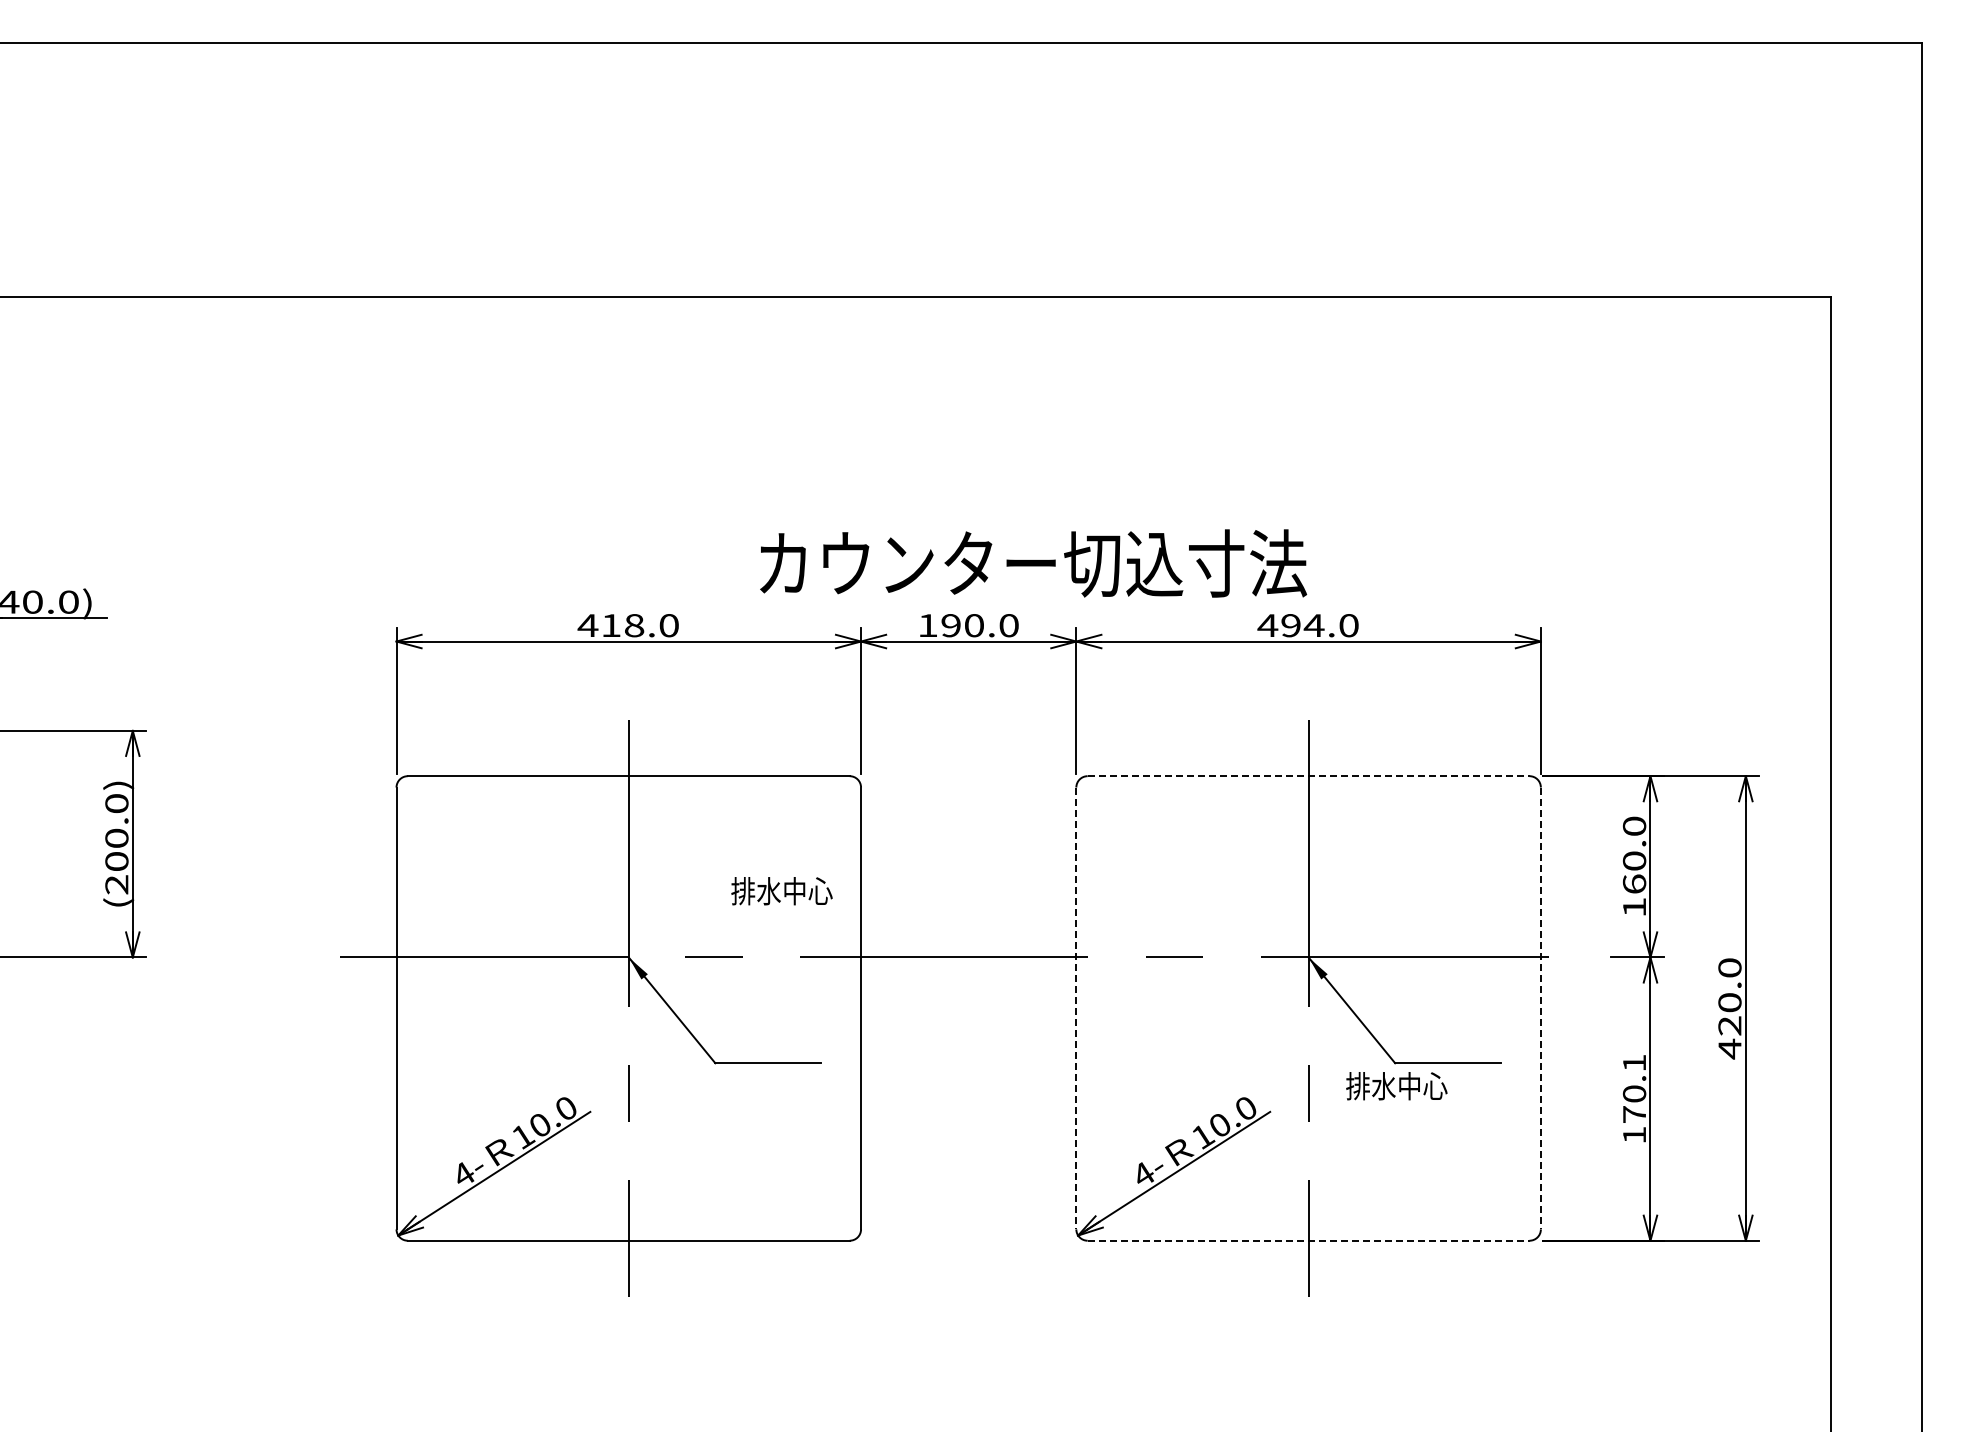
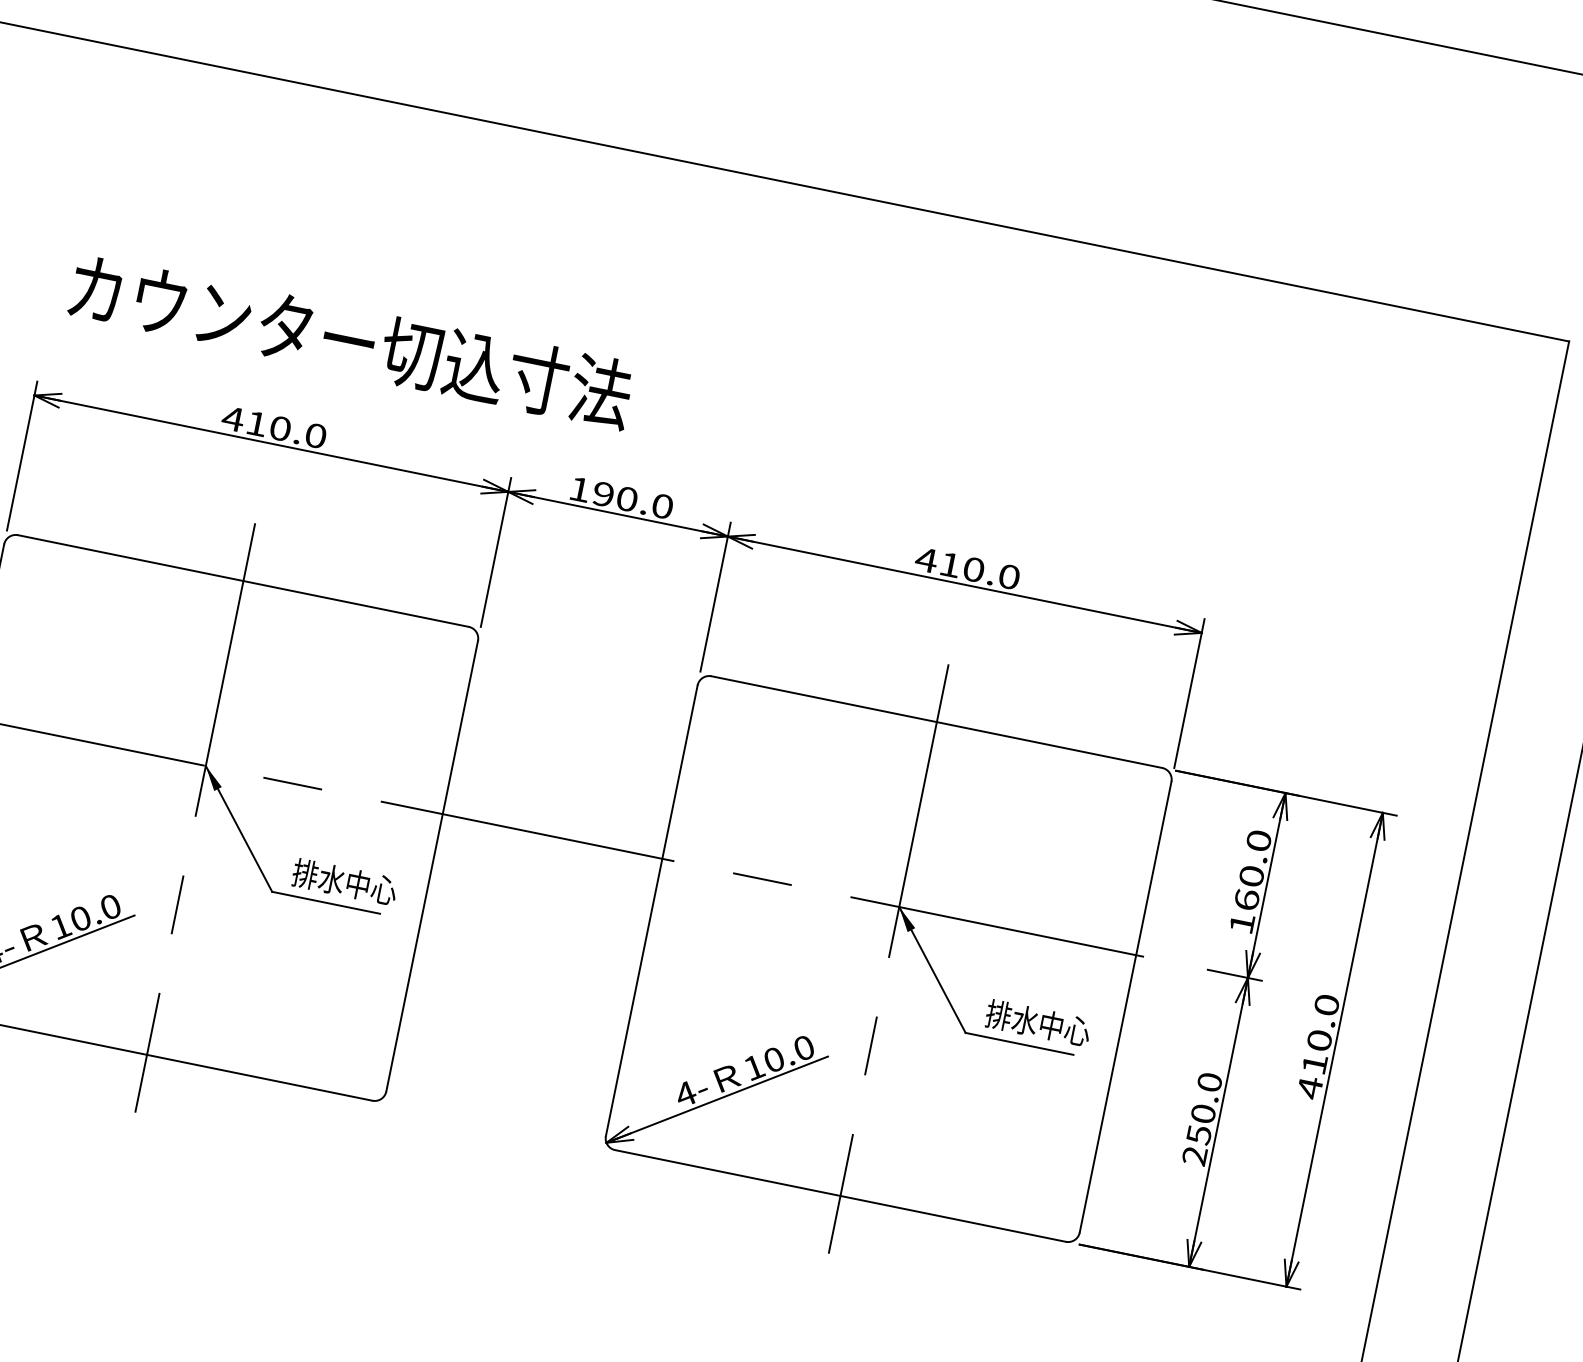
text: (1033, 563) -> (351, 340), moved
text: (634, 625) -> (280, 428), 418.0 -> 410.0
text: (1302, 625) -> (961, 567), 494.0 -> 410.0
line: (1308, 776) -> (936, 722), dashed -> solid
text: (781, 891) -> (344, 882), moved
line: (1076, 1008) -> (651, 910), dashed -> solid
line: (1540, 1008) -> (1125, 1007), dashed -> solid
text: (1729, 1025) -> (1314, 1063), 420.0 -> 410.0
text: (1396, 1086) -> (1037, 1023), moved
text: (1634, 1098) -> (1202, 1118), 170.1 -> 250.0
line: (1308, 1240) -> (840, 1195), dashed -> solid

